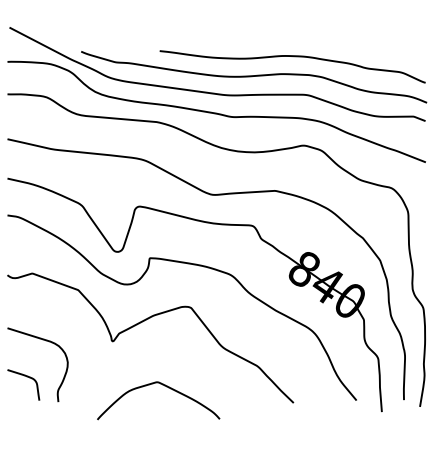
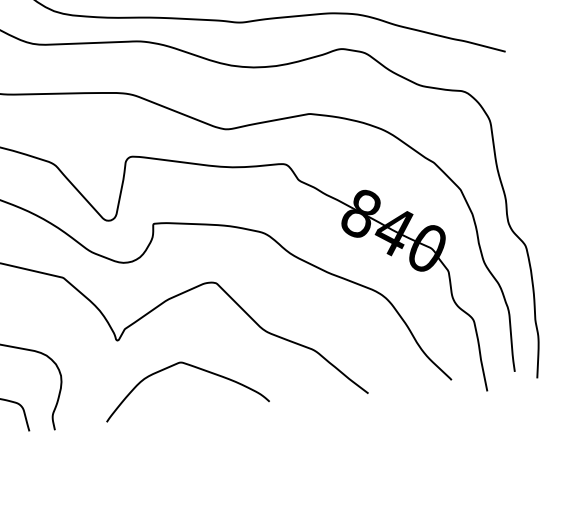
curve: (164, 386) -> (190, 367), moved

